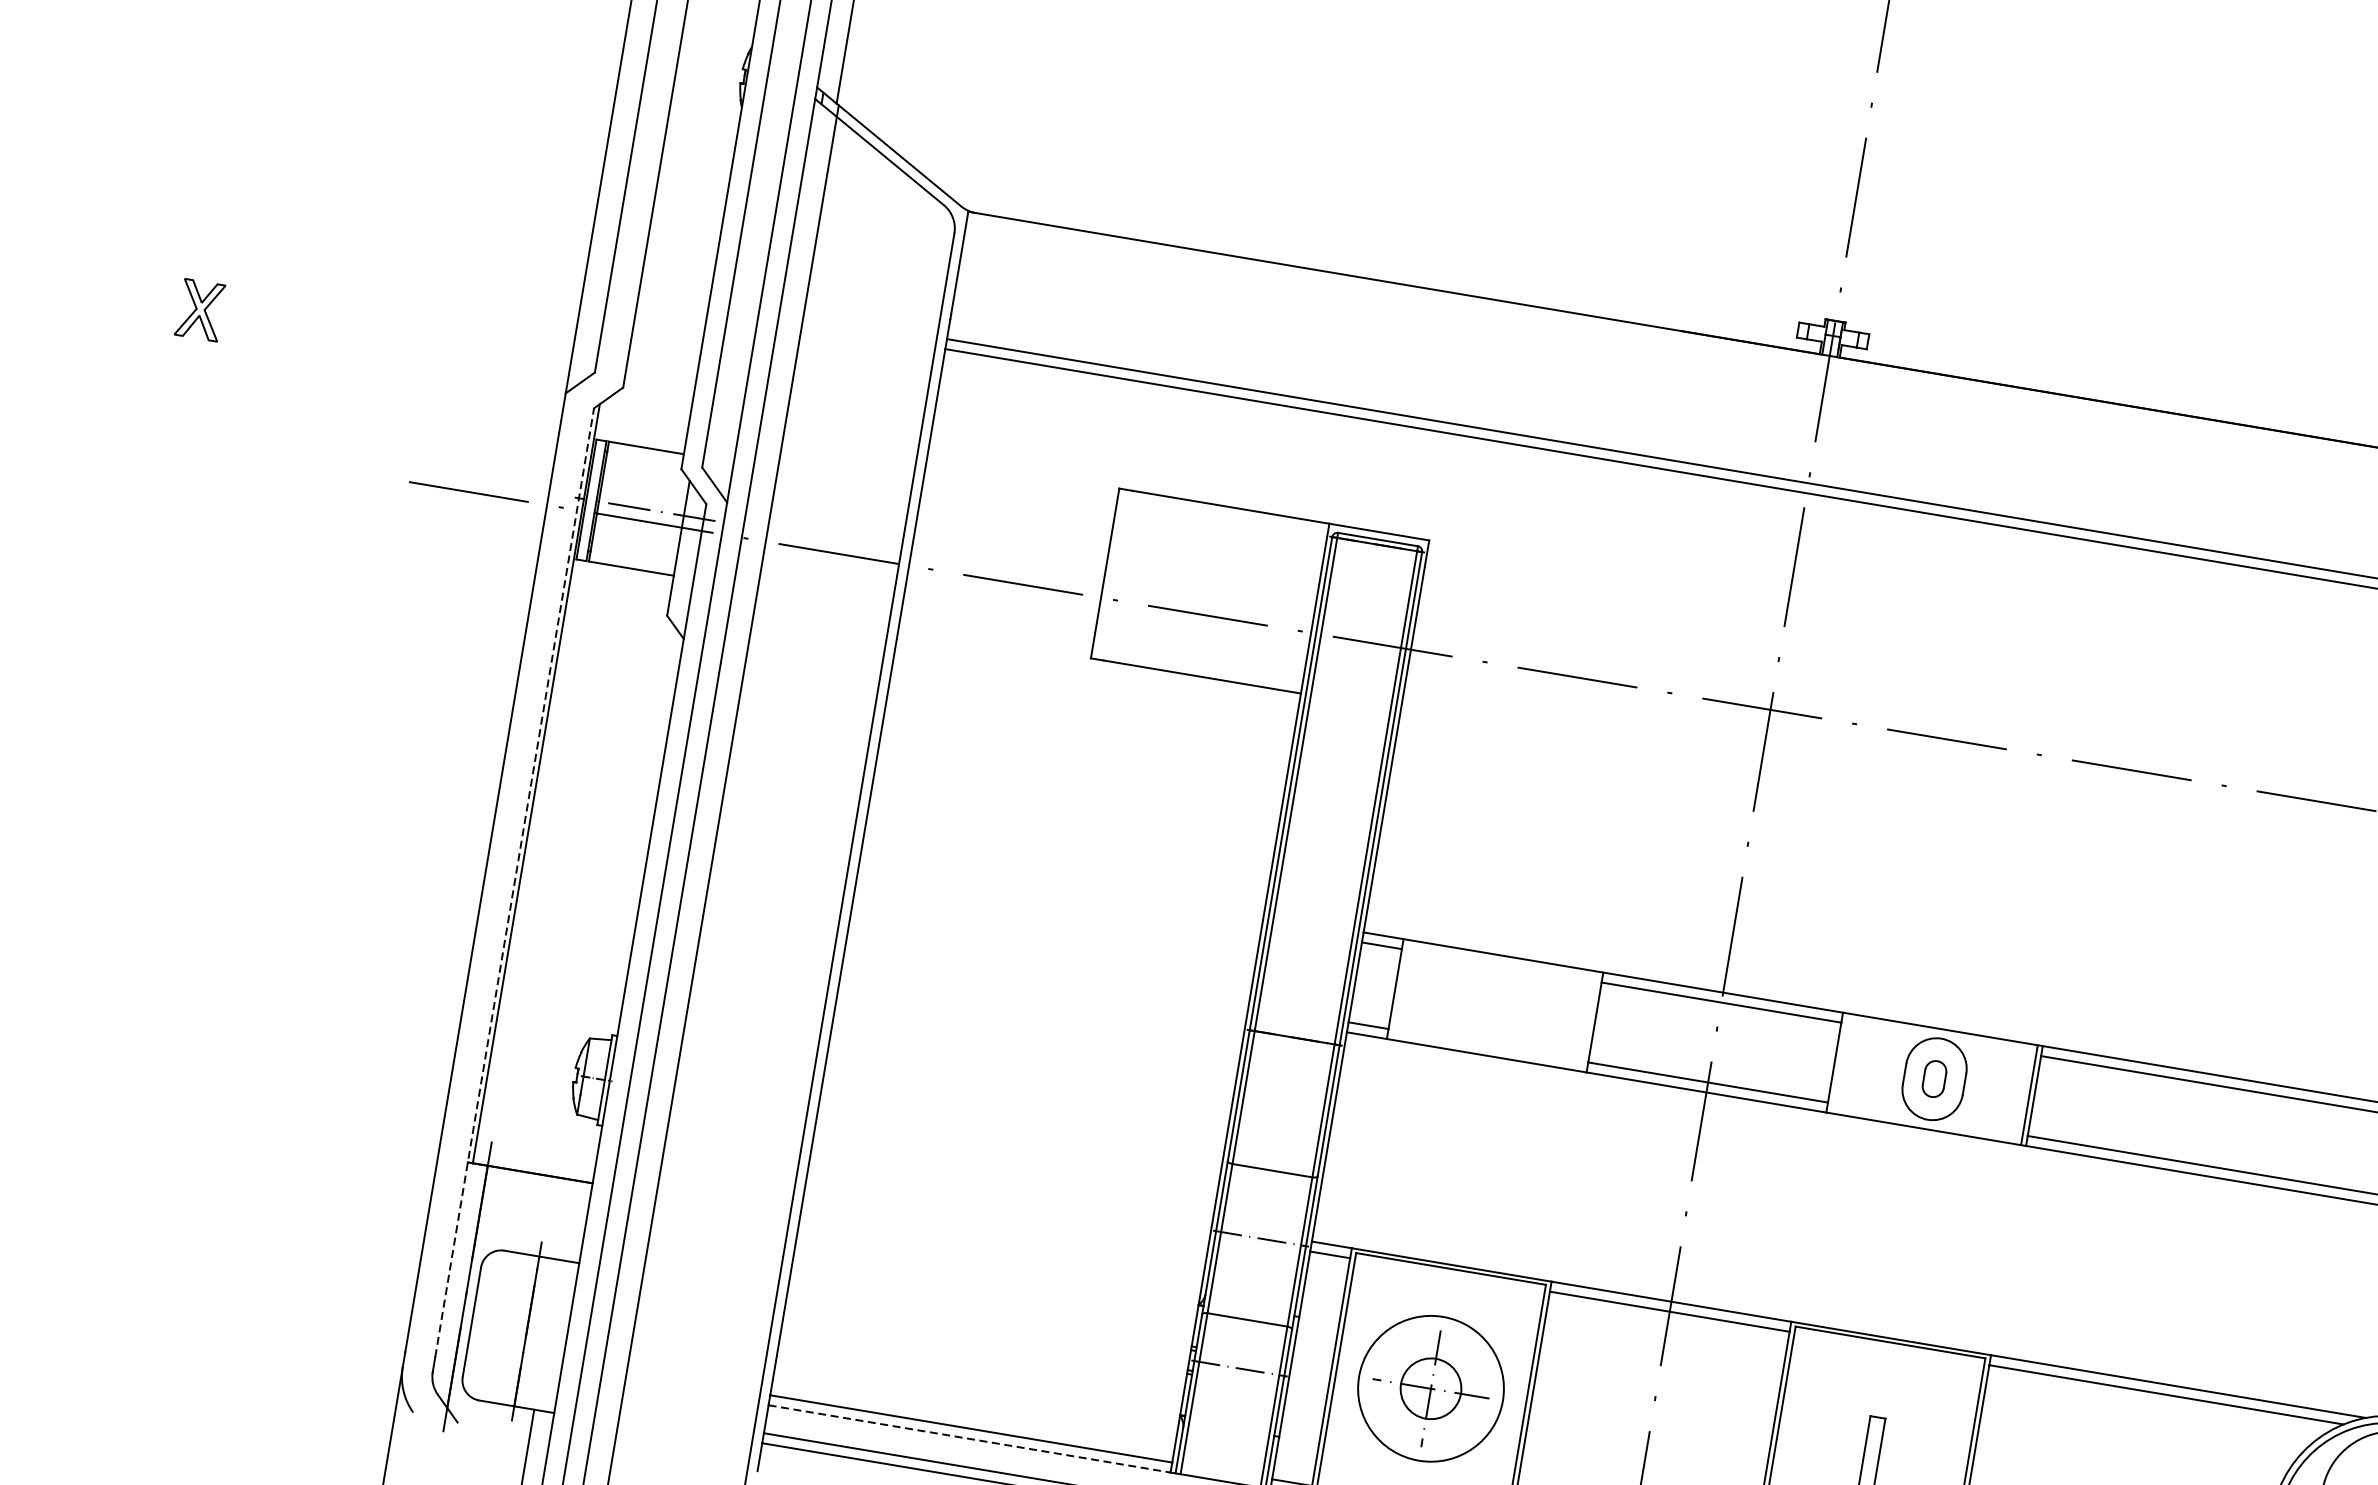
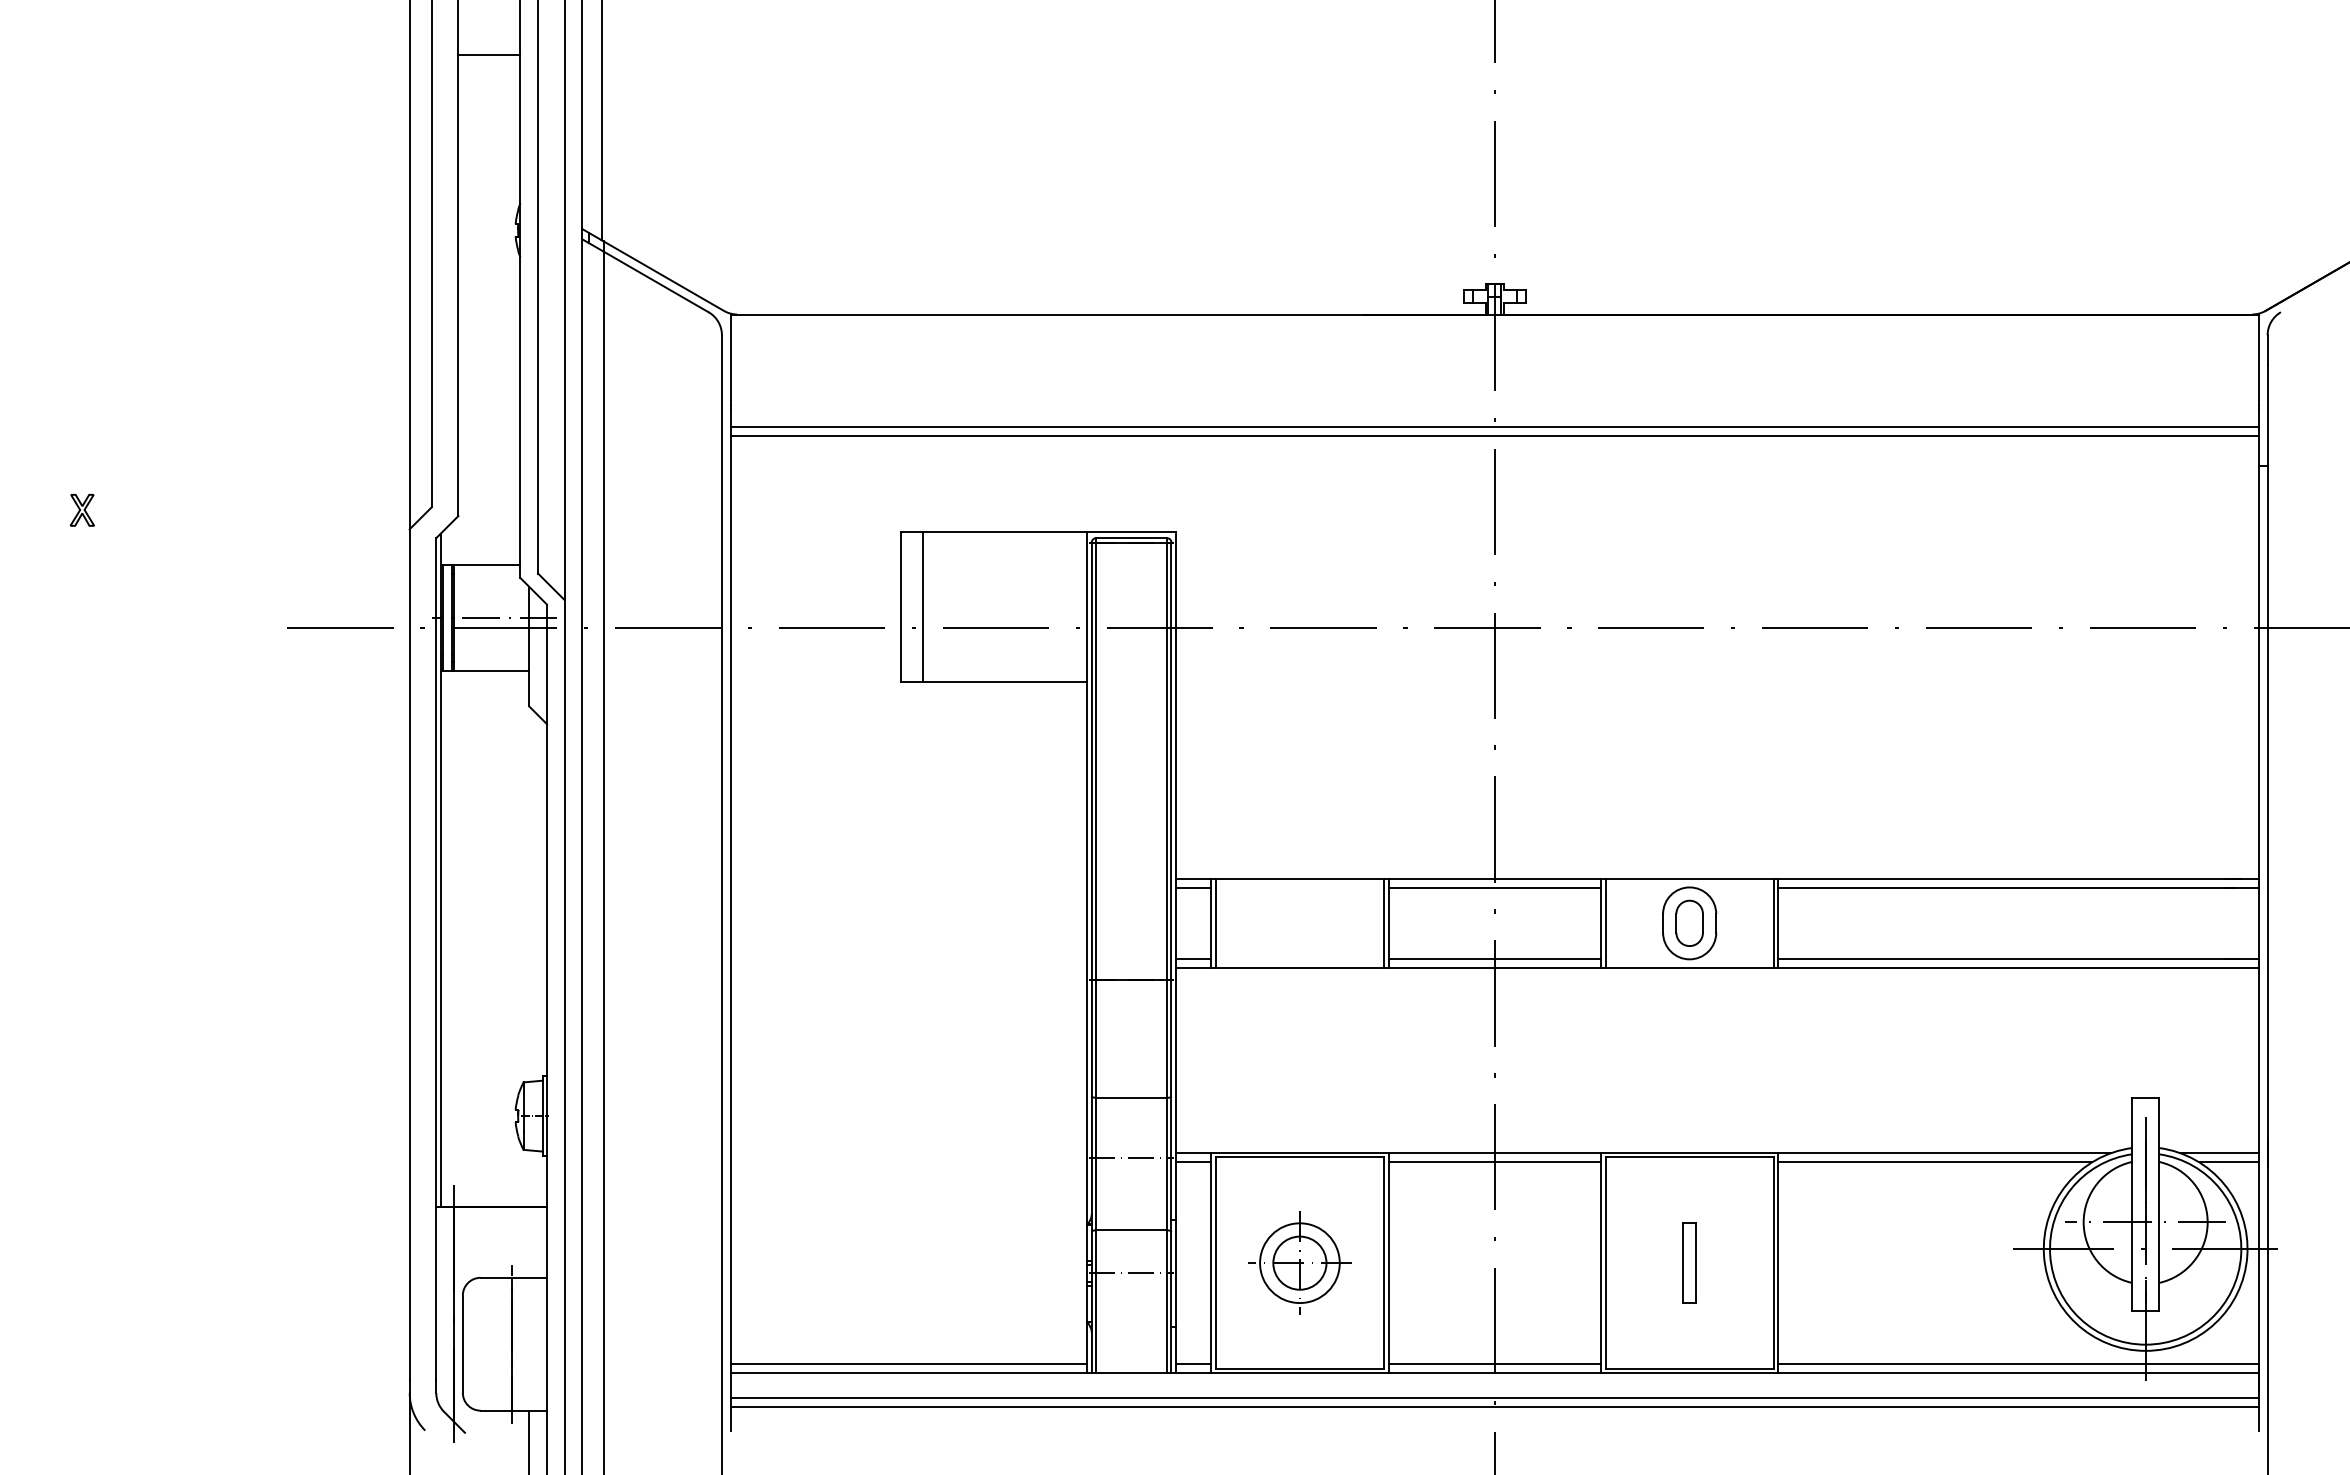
part: (199, 310) -> (81, 510), size x0.62
line: (1129, 577) -> (922, 606), added
line: (514, 882) -> (436, 958), dashed -> solid
line: (1399, 989) -> (1215, 923), added
line: (1590, 1021) -> (1384, 923), added
line: (1839, 1063) -> (1605, 923), added
part: (1934, 1078) -> (1689, 922), size x1.43
circle: (1430, 1389) -> (1299, 1263), size x0.62
line: (969, 1439) -> (909, 1373), dashed -> solid

